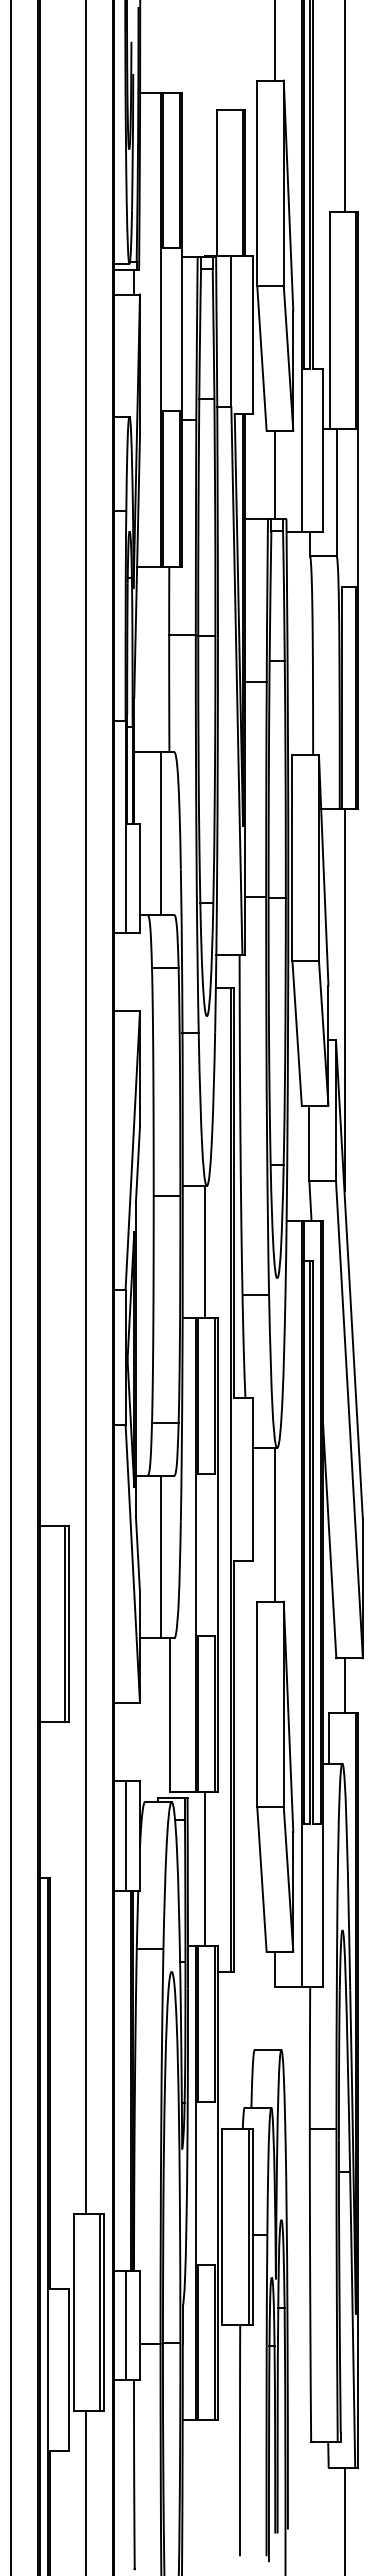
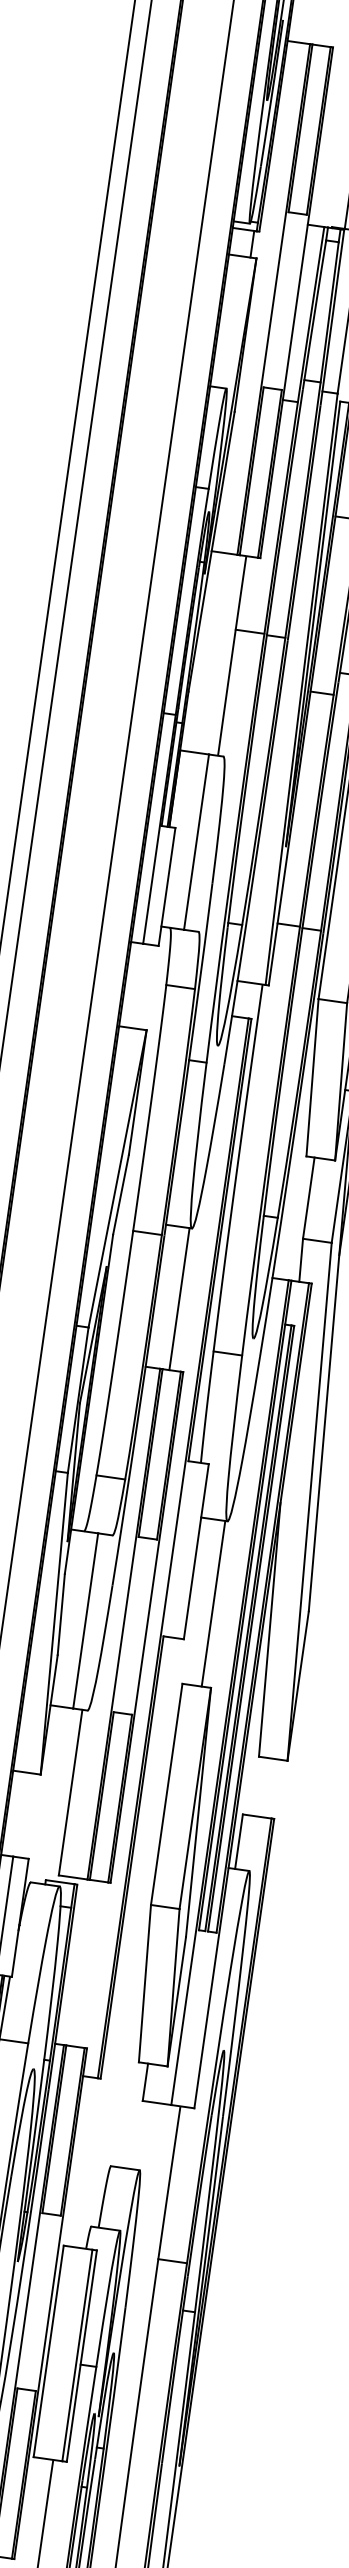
line: (344, 1685) -> (263, 1787), removed
line: (204, 1869) -> (84, 1963), removed

